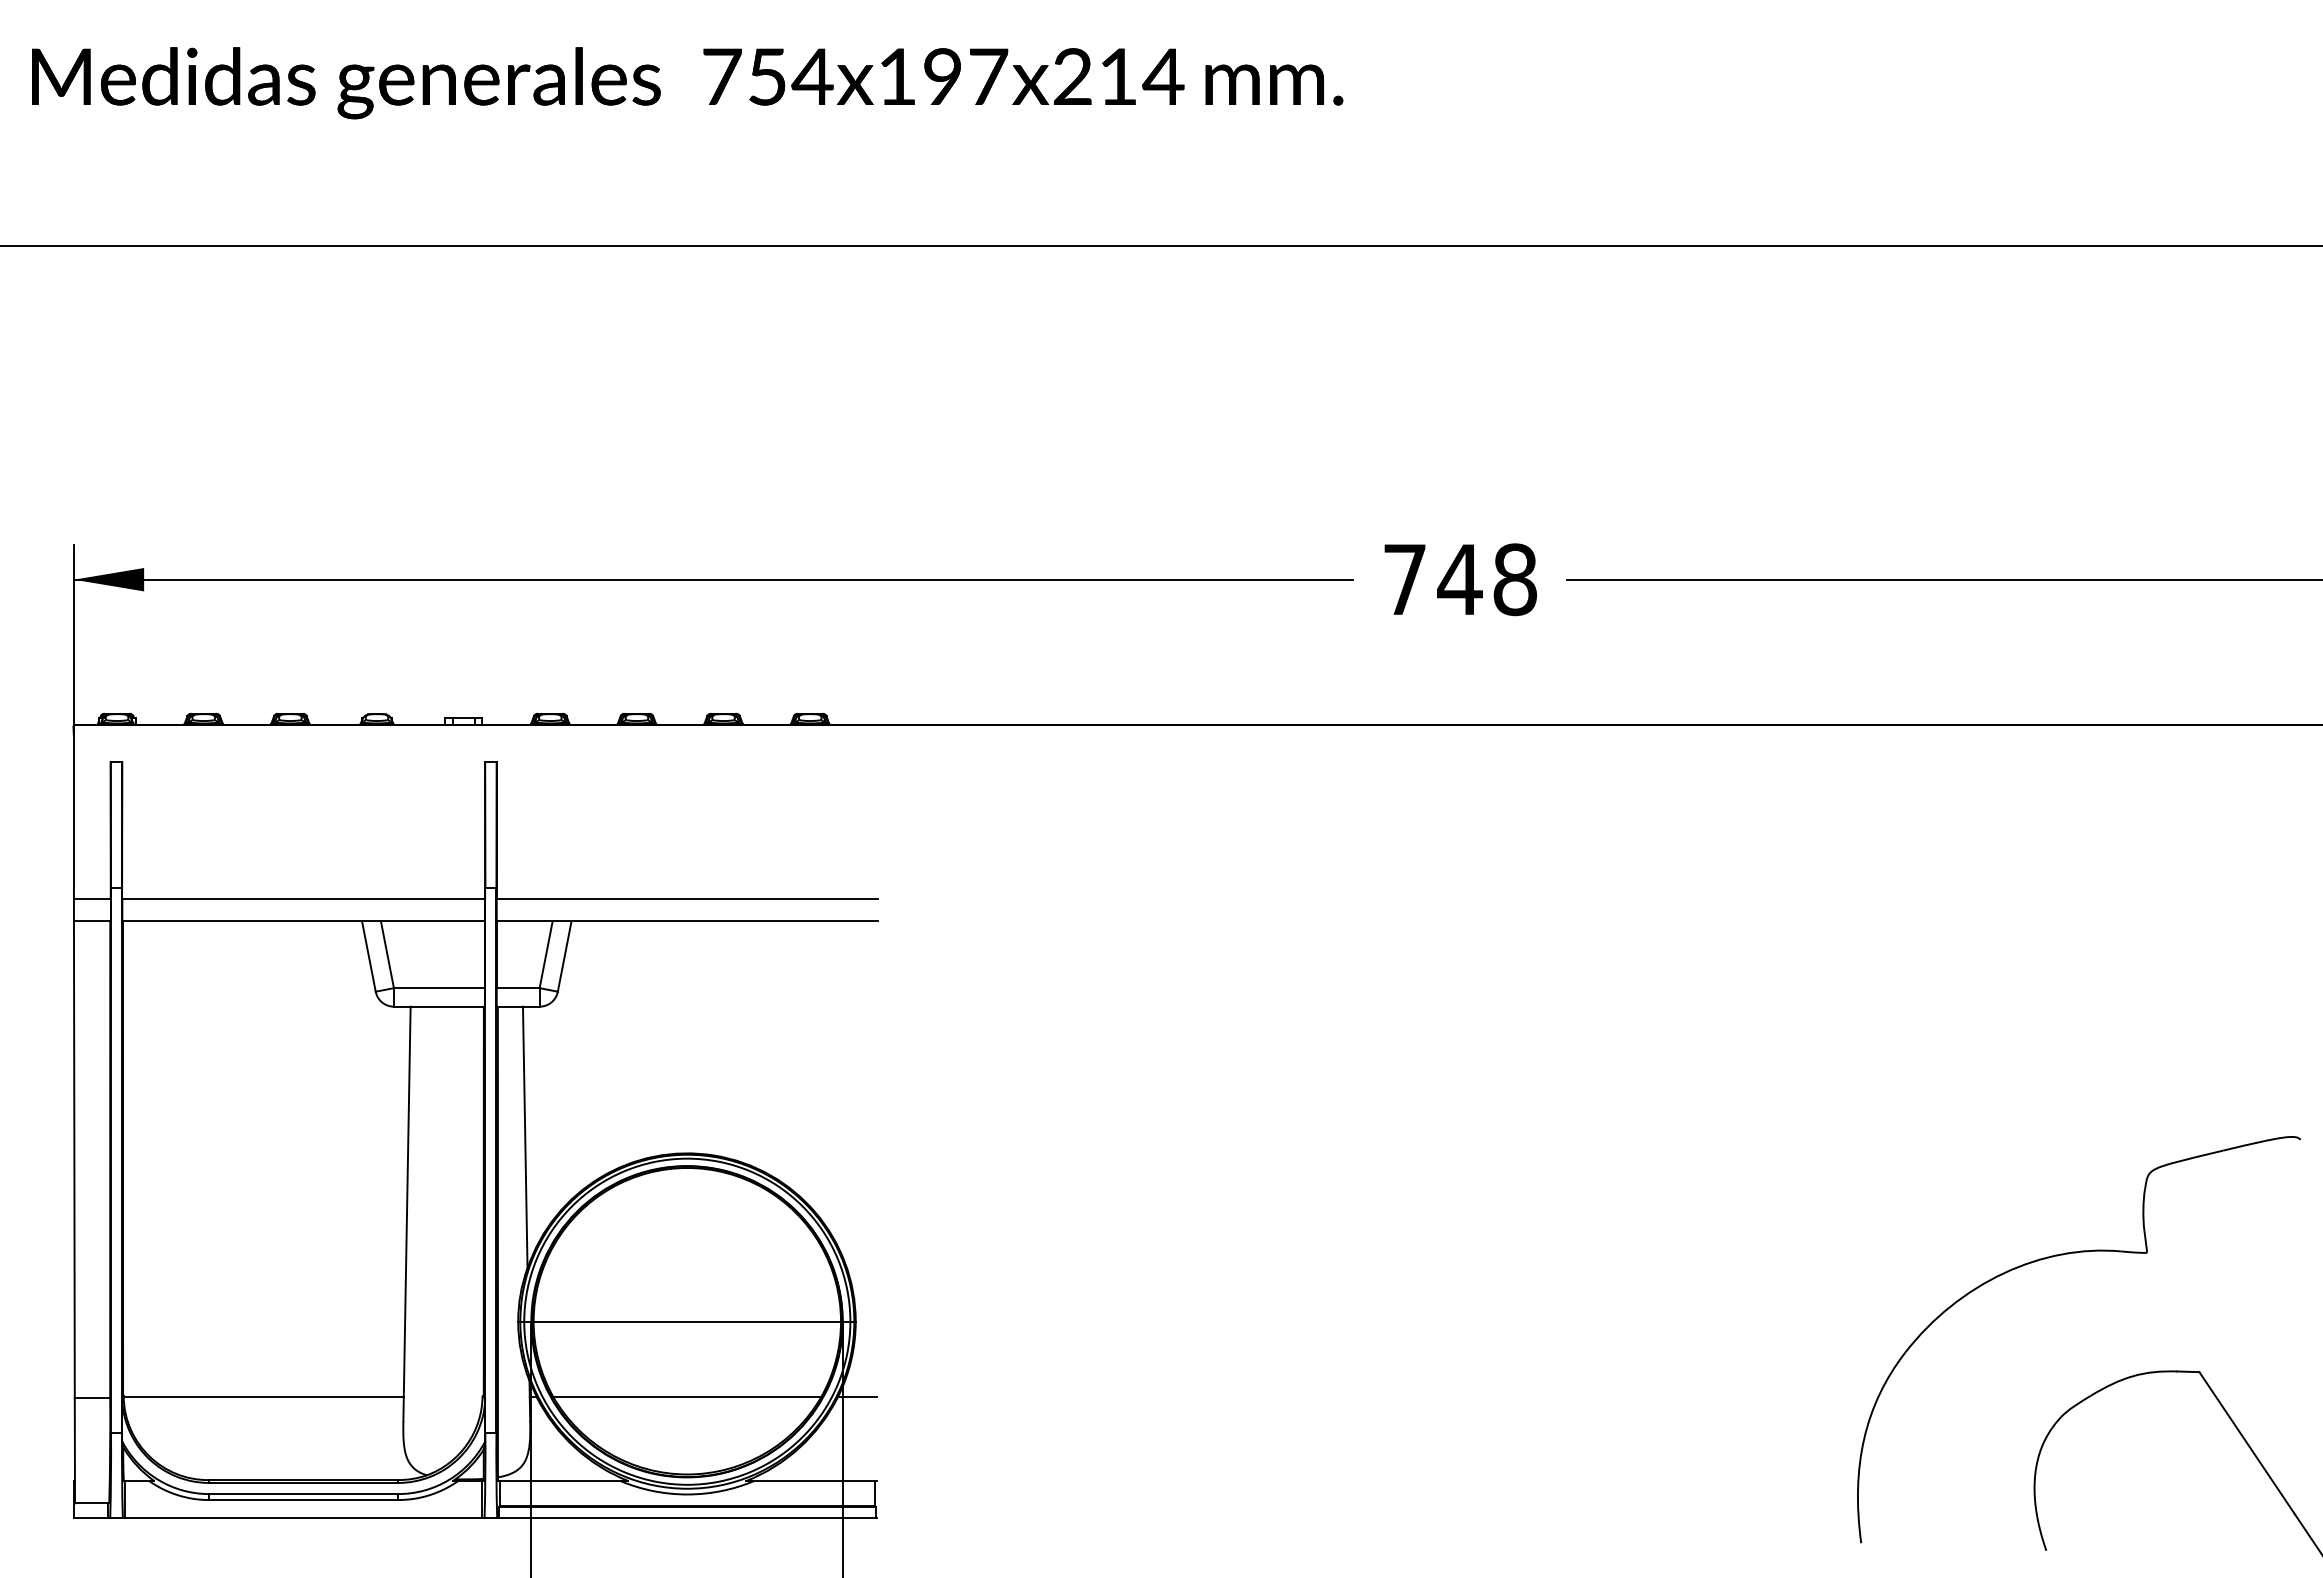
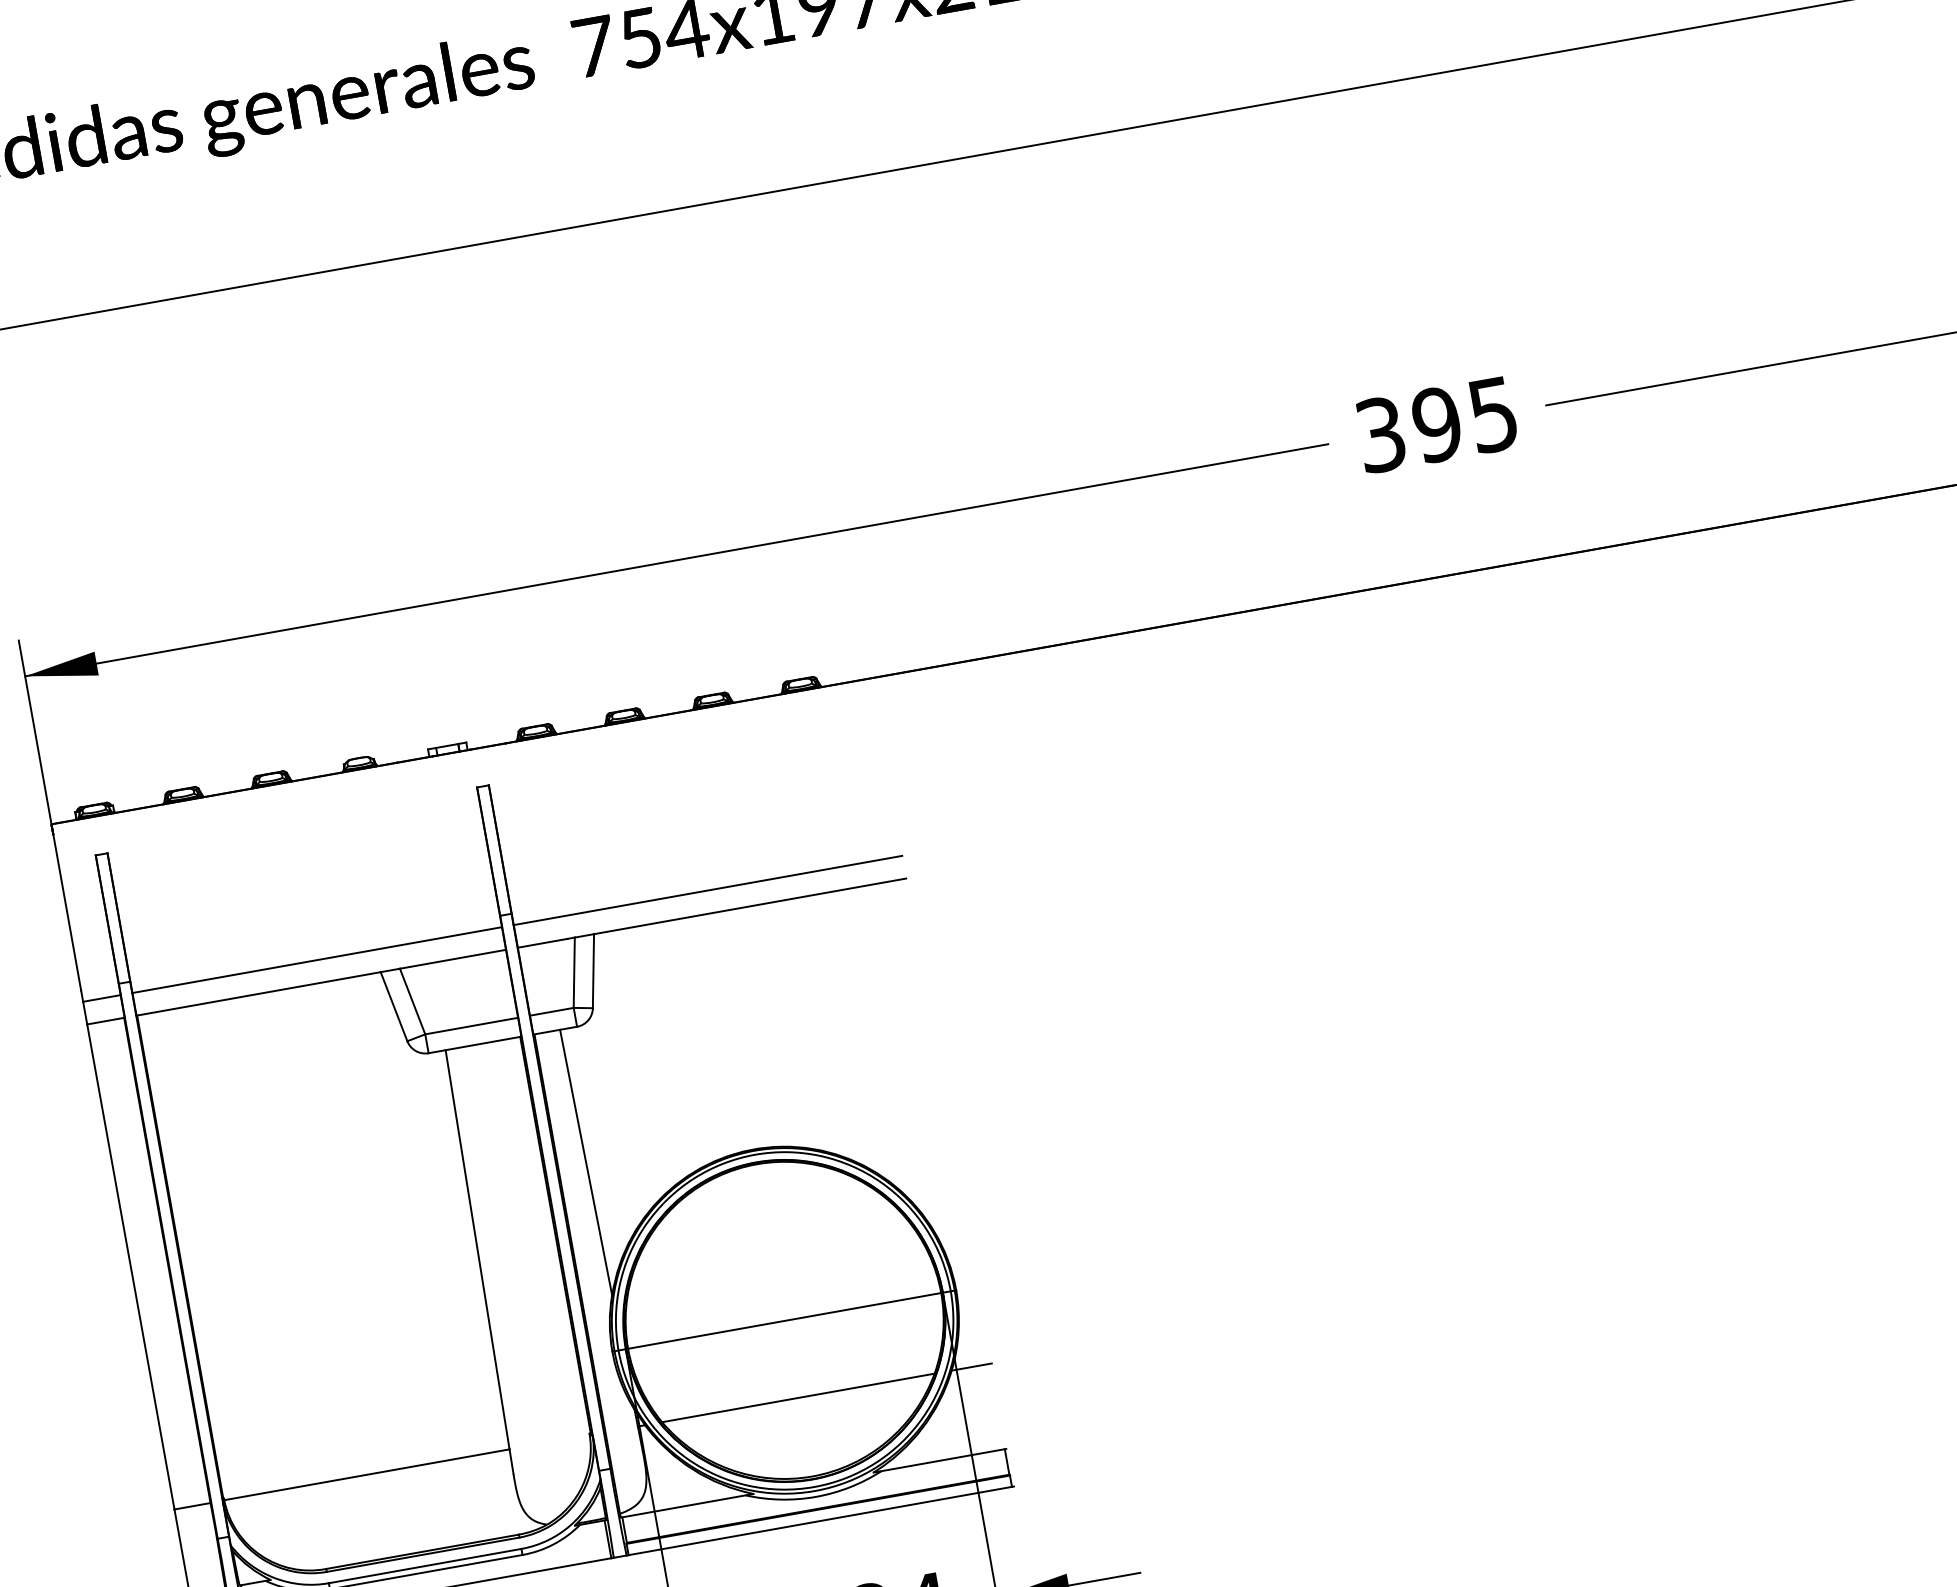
text: (1460, 579) -> (1437, 424), 748 -> 395

